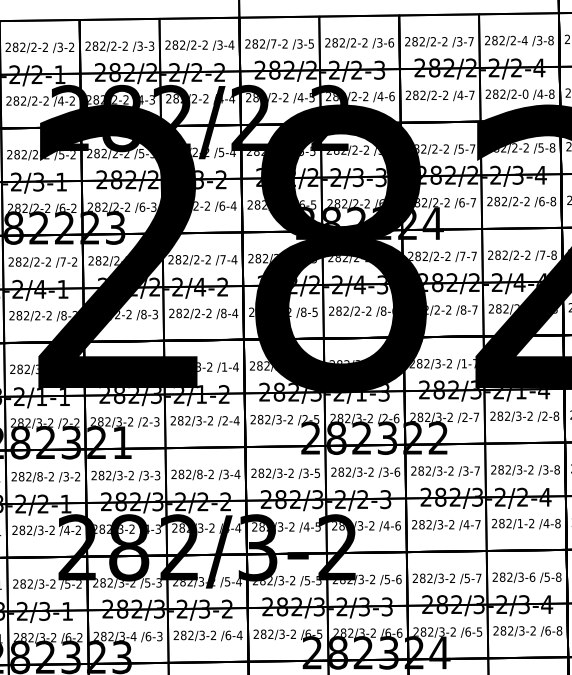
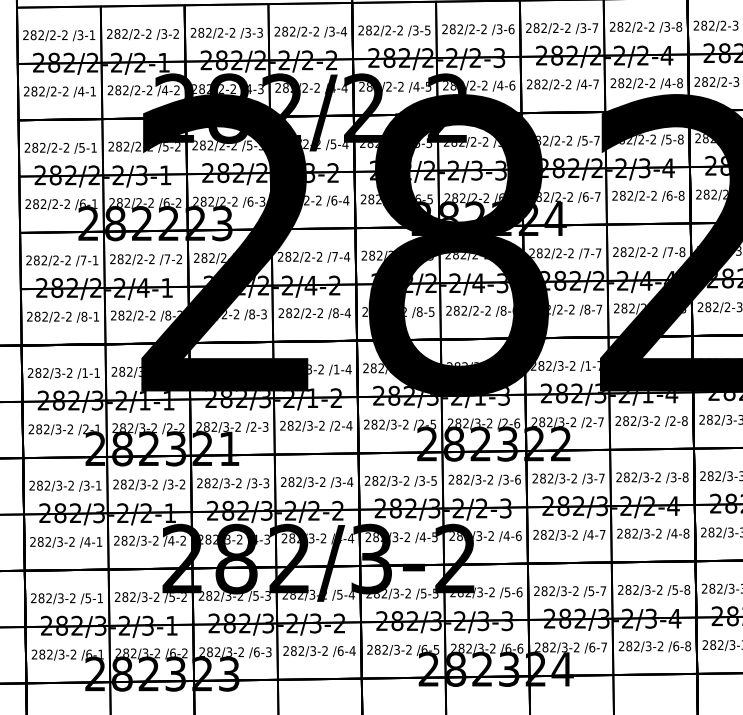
text: (524, 40) -> (651, 26), 282/2-4 -> 282/2-2
text: (272, 44) -> (387, 30), 282/7-2 -> 282/2-2
text: (525, 94) -> (652, 83), 282/2-0 -> 282/2-2
text: (199, 474) -> (310, 482), 282/8-2 -> 282/3-2
text: (40, 476) -> (143, 484), 282/8-2 -> 282/3-2
text: (519, 523) -> (646, 533), 282/1-2 -> 282/3-2
text: (532, 576) -> (659, 589), 282/3-6 -> 282/3-2
text: (478, 632) -> (603, 647), /6-5 -> /6-7
text: (133, 636) -> (241, 652), 282/3-4 -> 282/3-2

